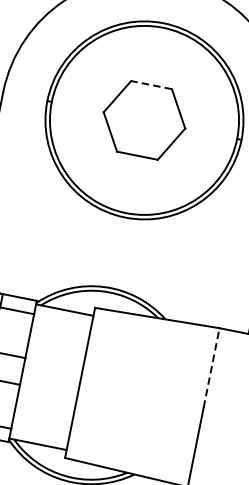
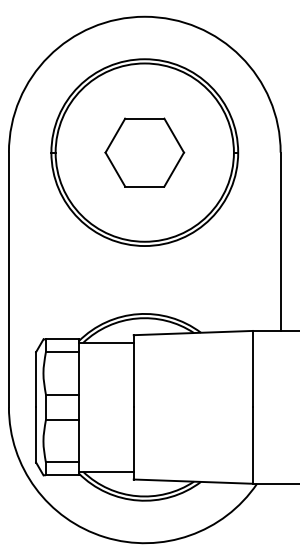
line: (151, 84) -> (144, 118), dashed -> solid
line: (211, 367) -> (252, 368), dashed -> solid

